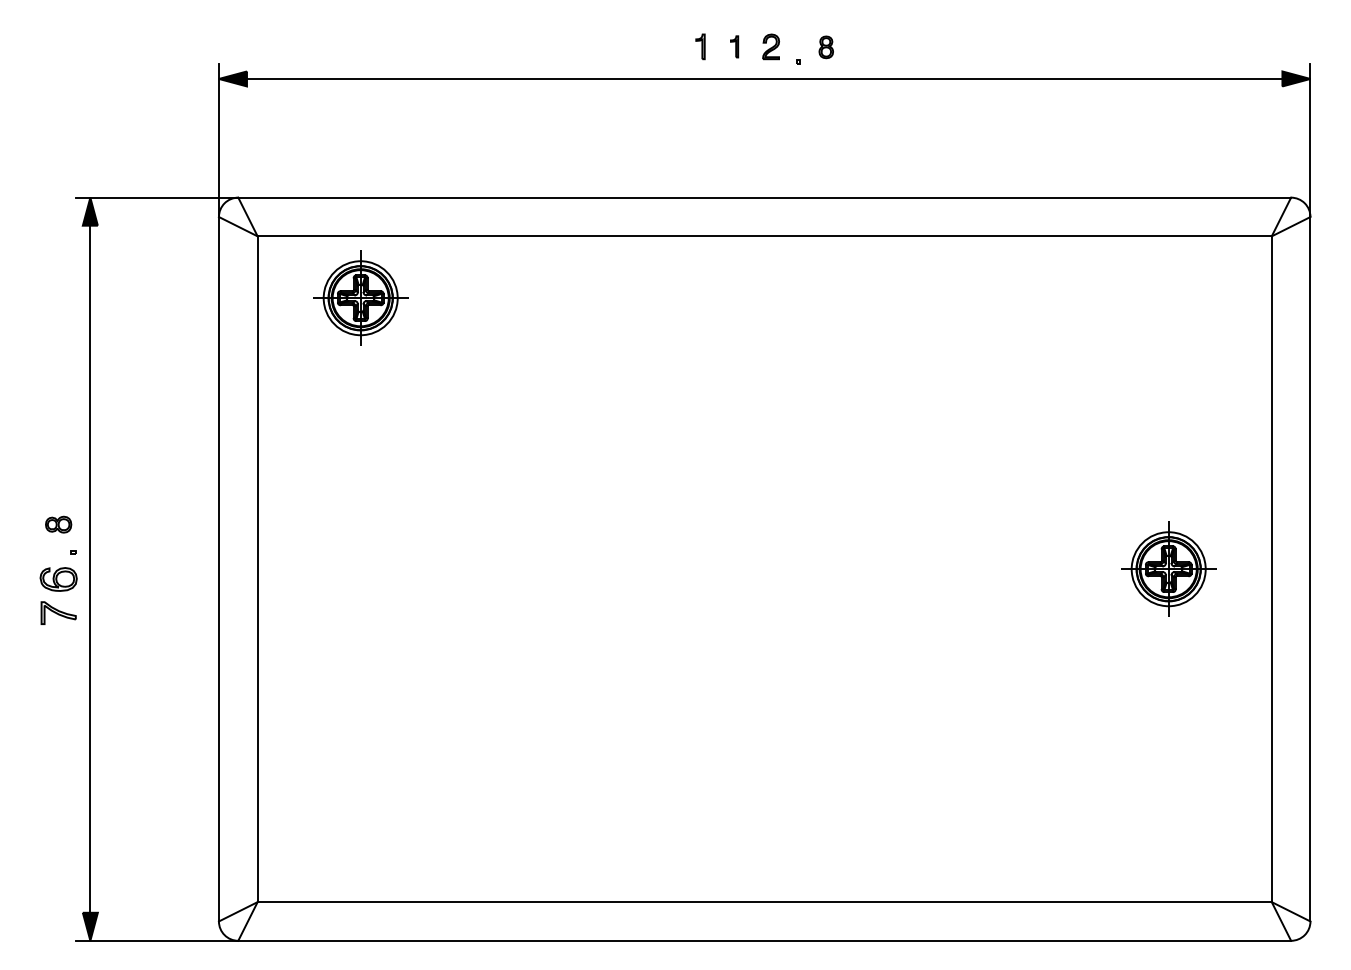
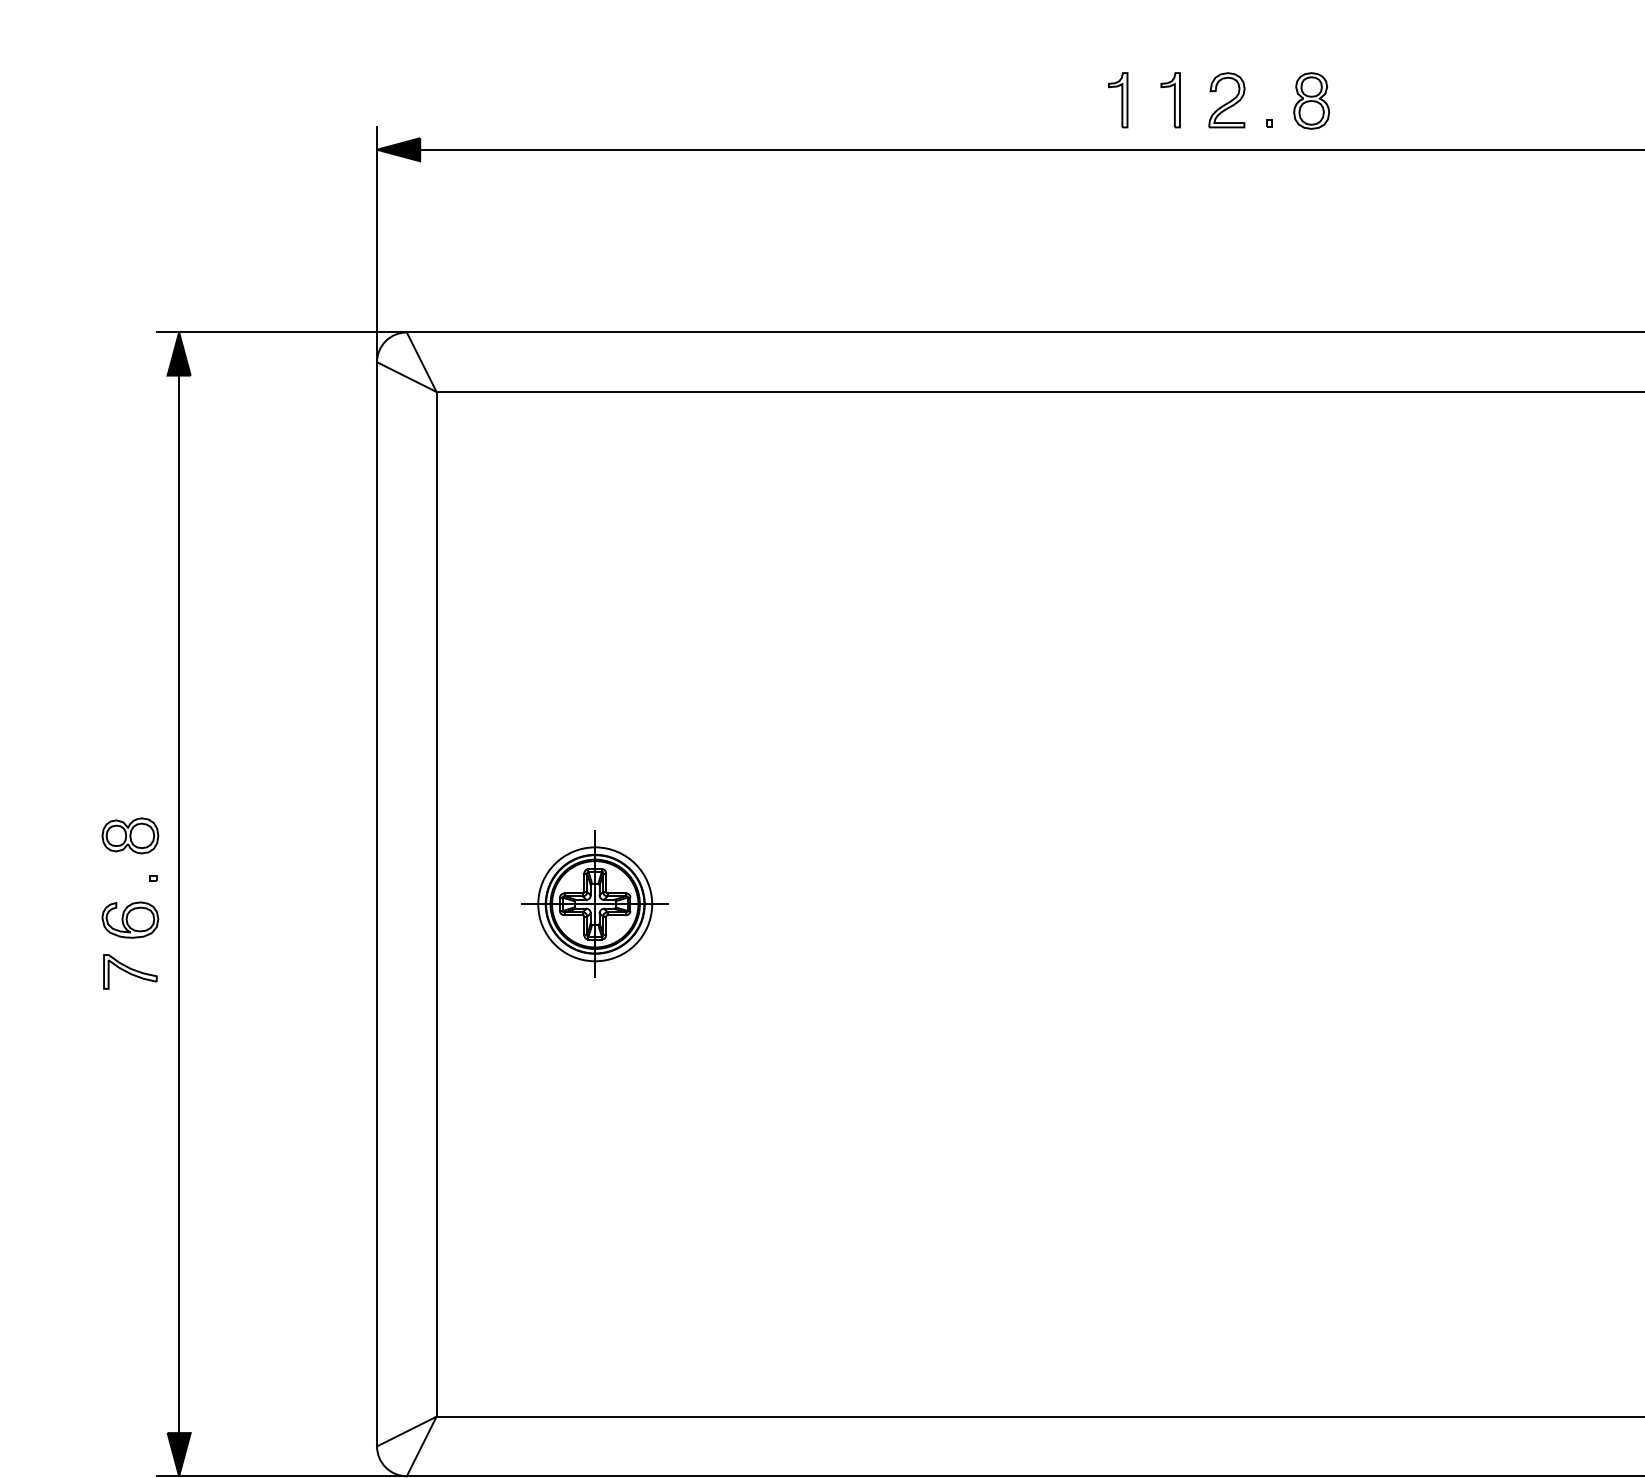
part: (700, 46) -> (1118, 99), size x1.43
part: (734, 46) -> (1170, 99), size x1.67
part: (770, 46) -> (1225, 99), size x1.43
part: (826, 47) -> (1312, 101), size x1.67
part: (360, 297) -> (594, 903), moved
part: (58, 524) -> (130, 835), size x1.43

